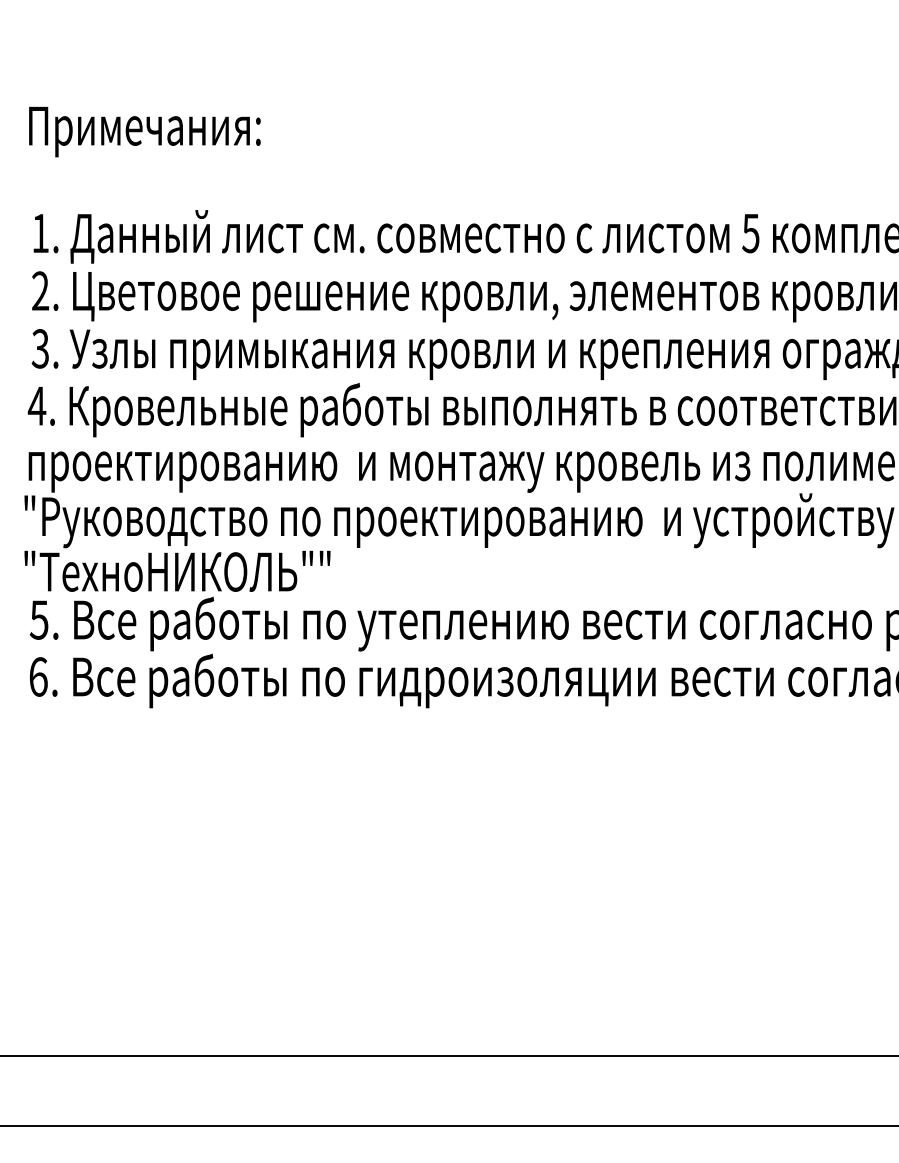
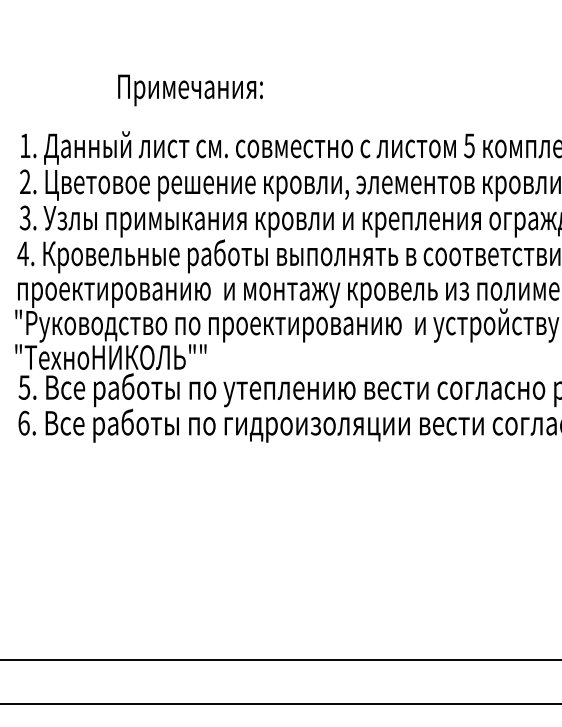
text: (144, 132) -> (190, 90), moved

